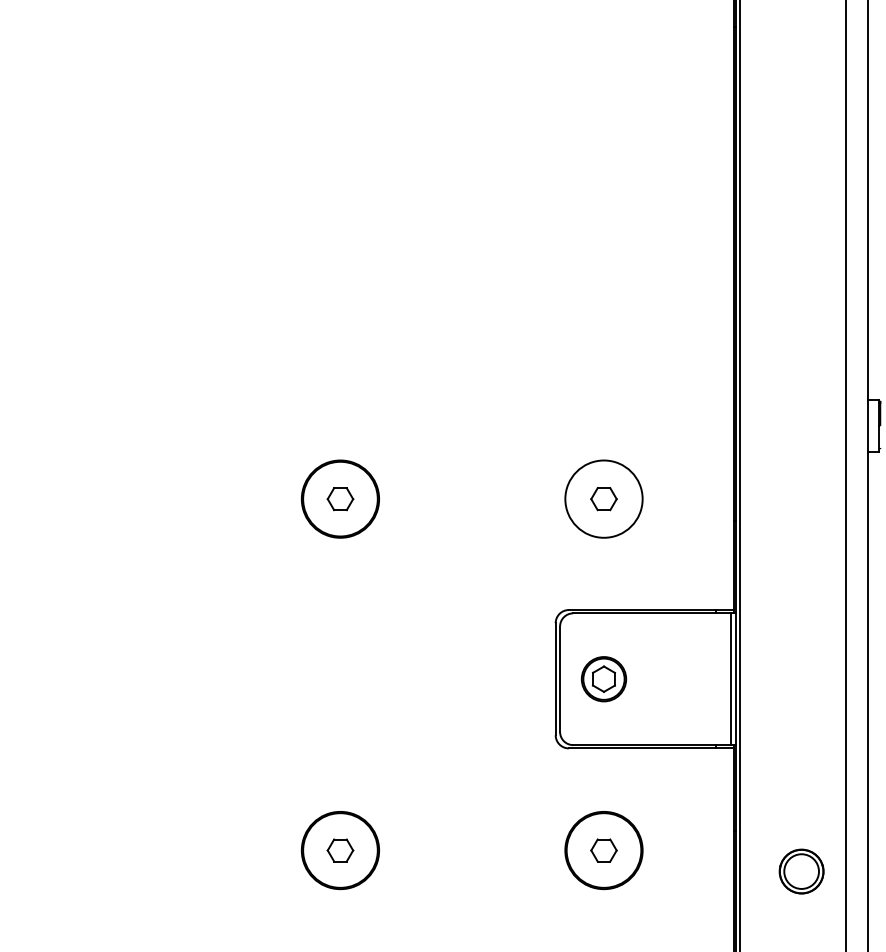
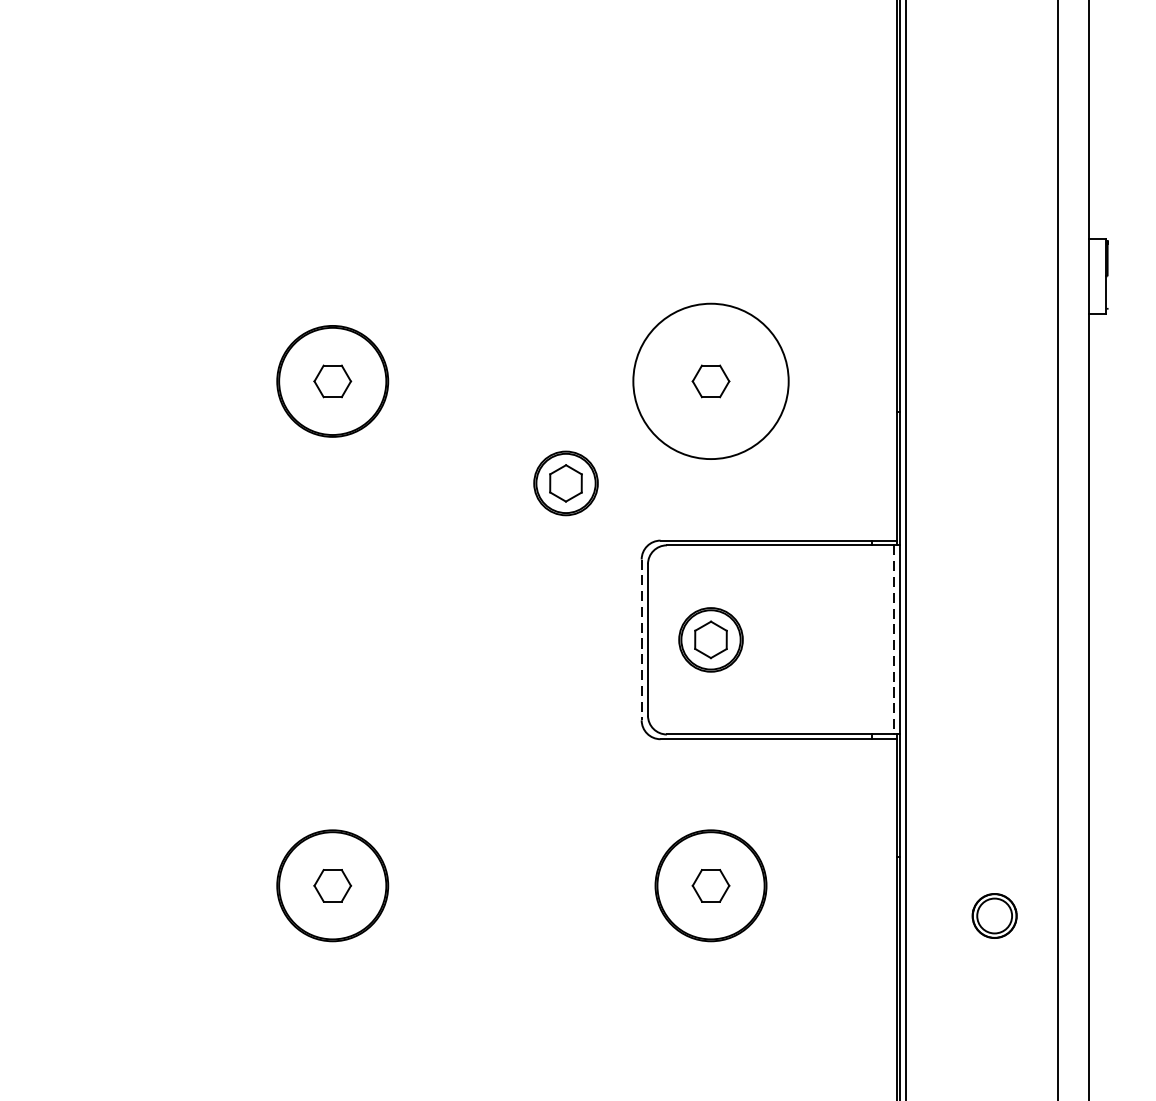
circle: (603, 498) -> (710, 380), size x1.4
part: (502, 570) -> (565, 483), added
line: (555, 679) -> (641, 640), solid -> dashed
line: (731, 679) -> (894, 640), solid -> dashed
part: (801, 871) -> (994, 915), size x0.7

